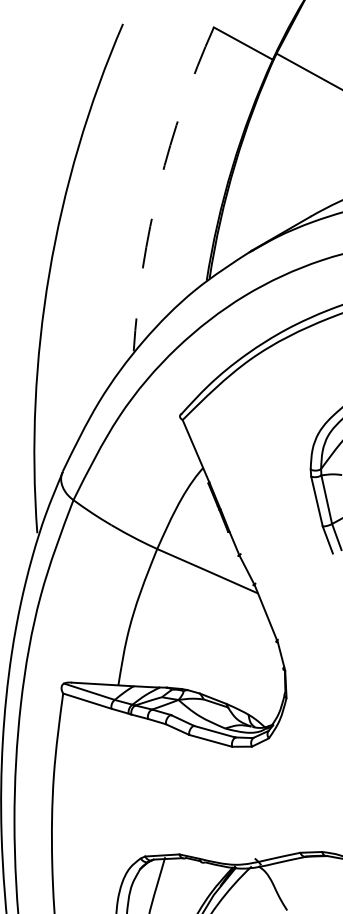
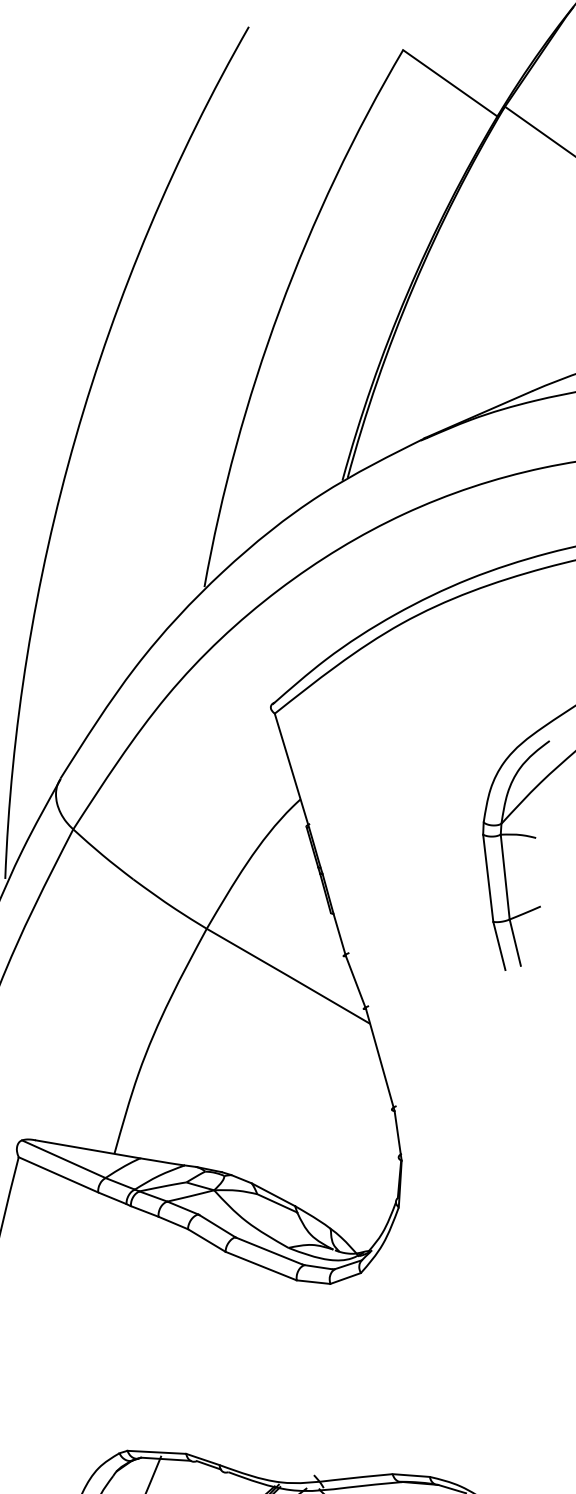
arc: (159, 185) -> (280, 309), dashed -> solid

